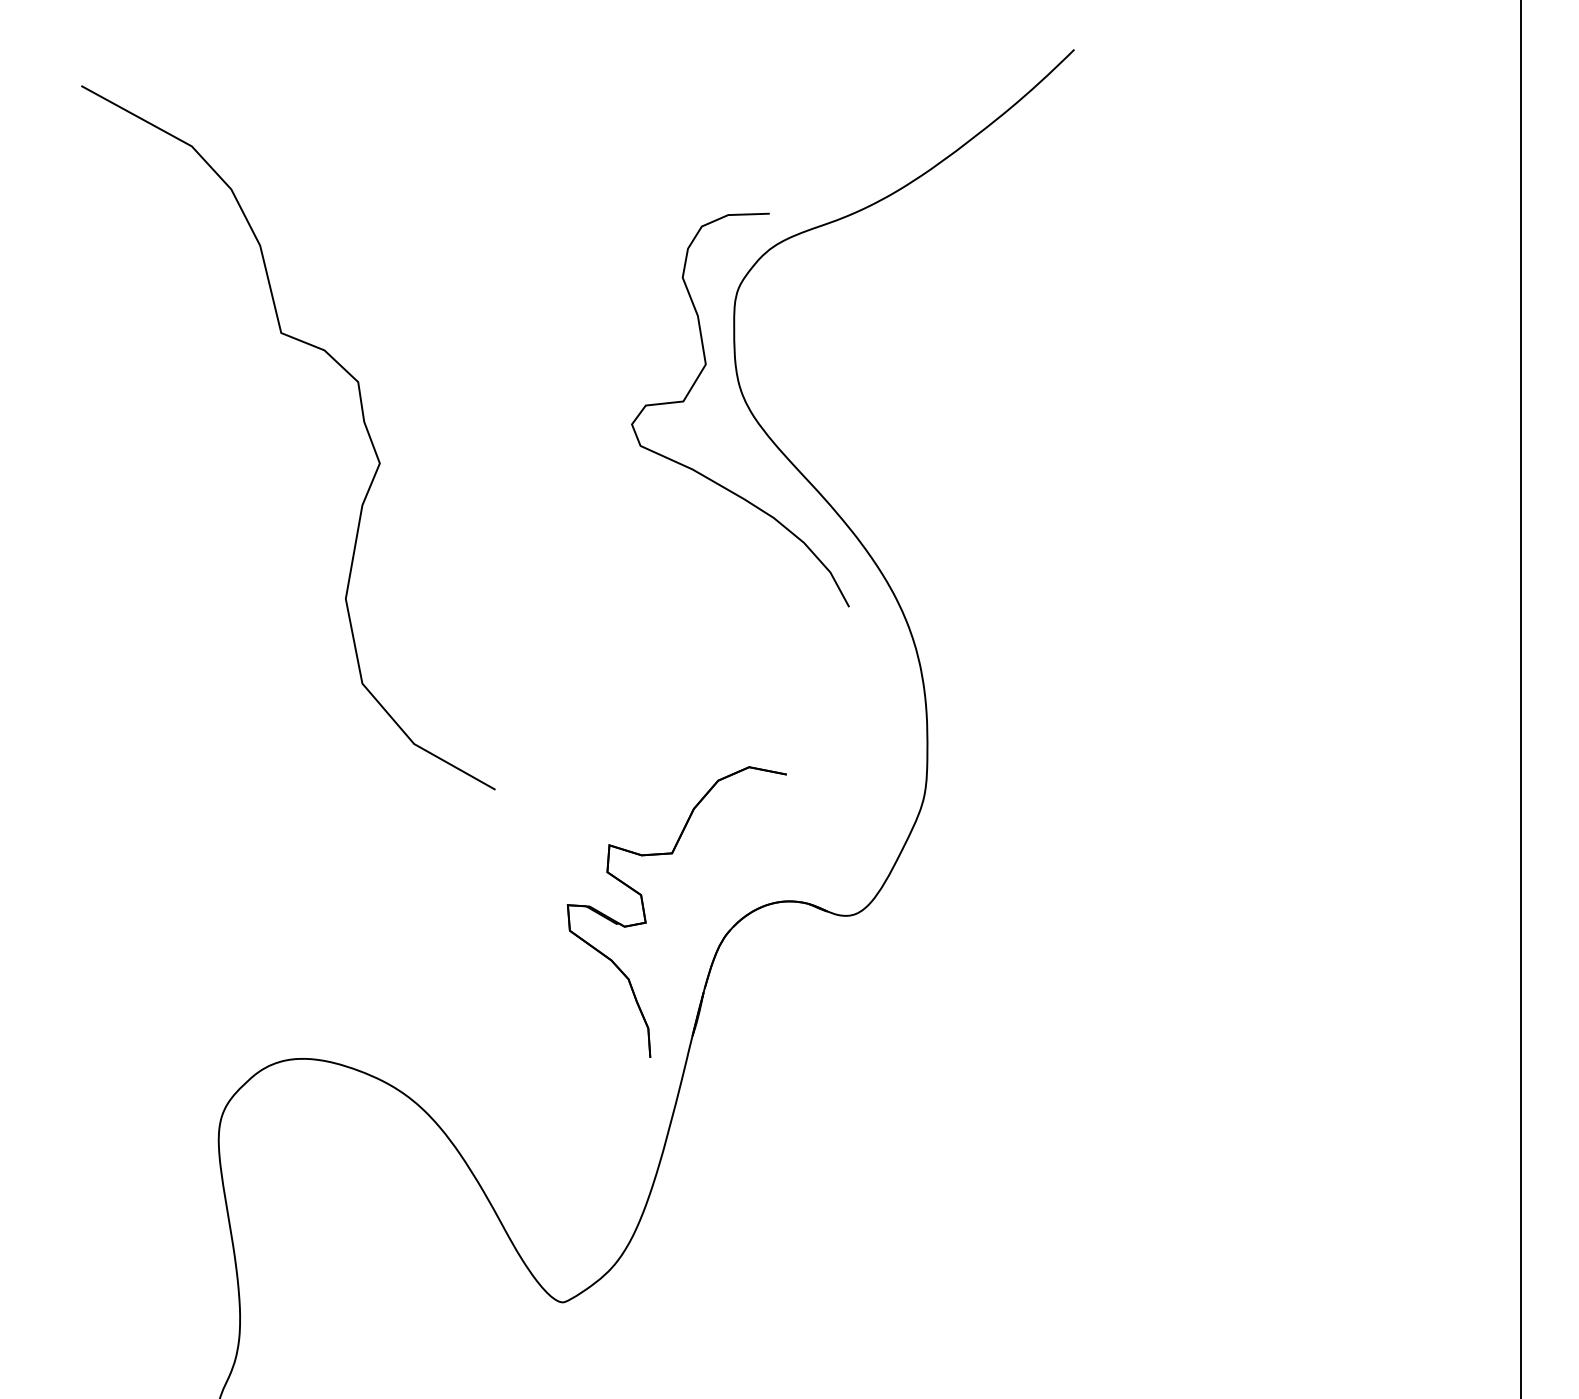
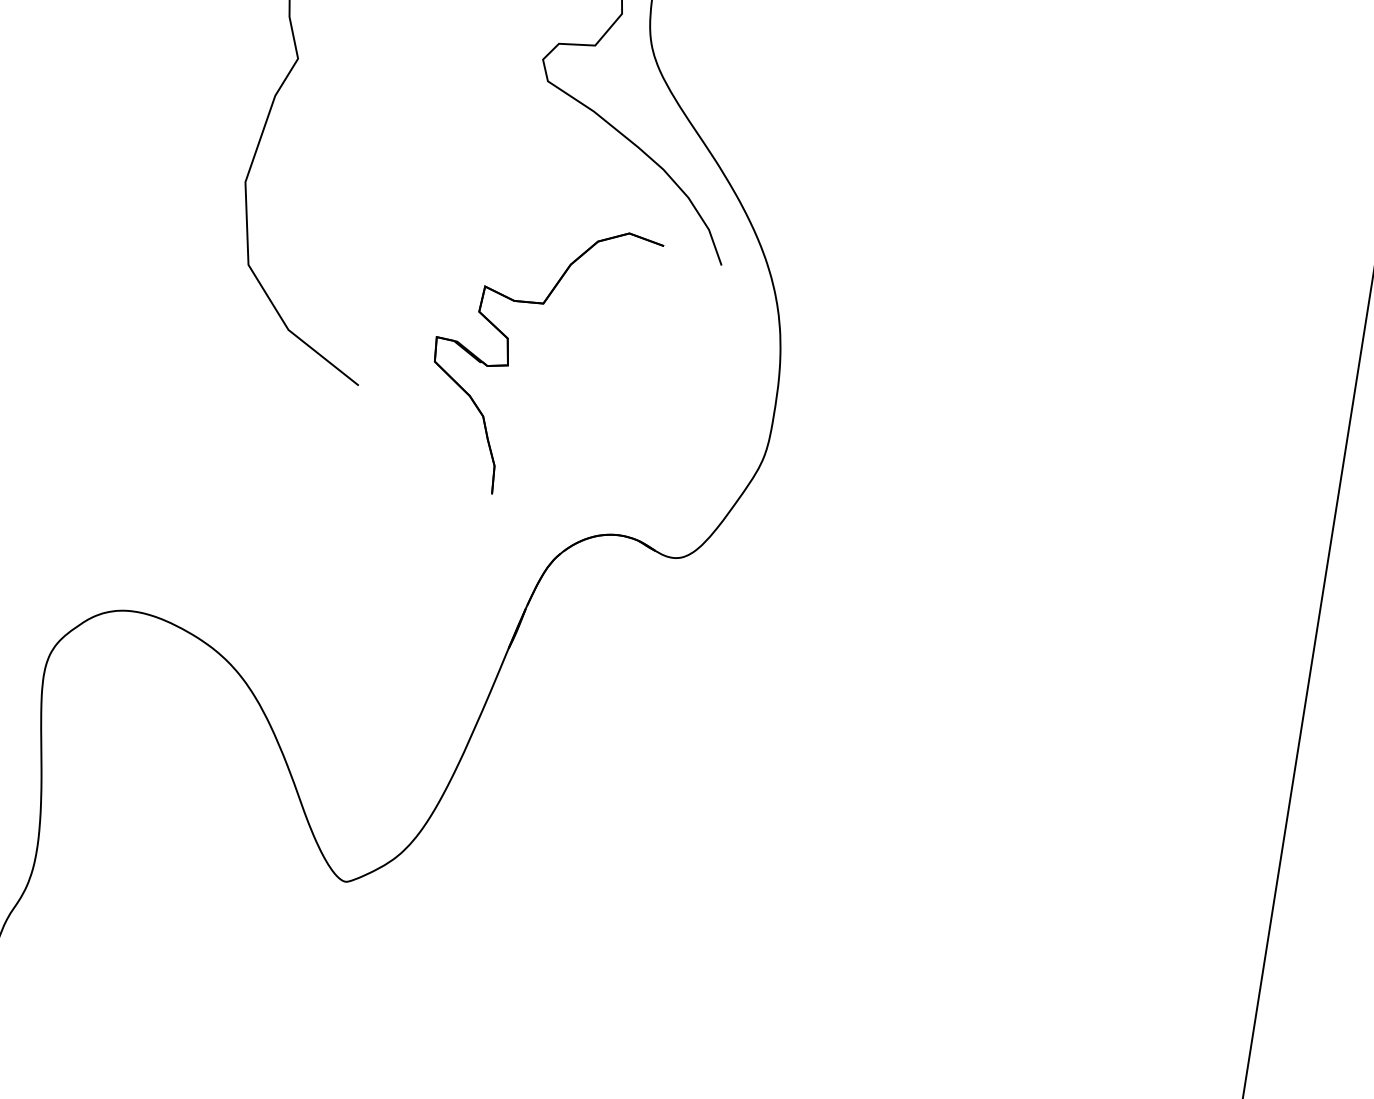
part: (646, 919) -> (509, 362), moved

